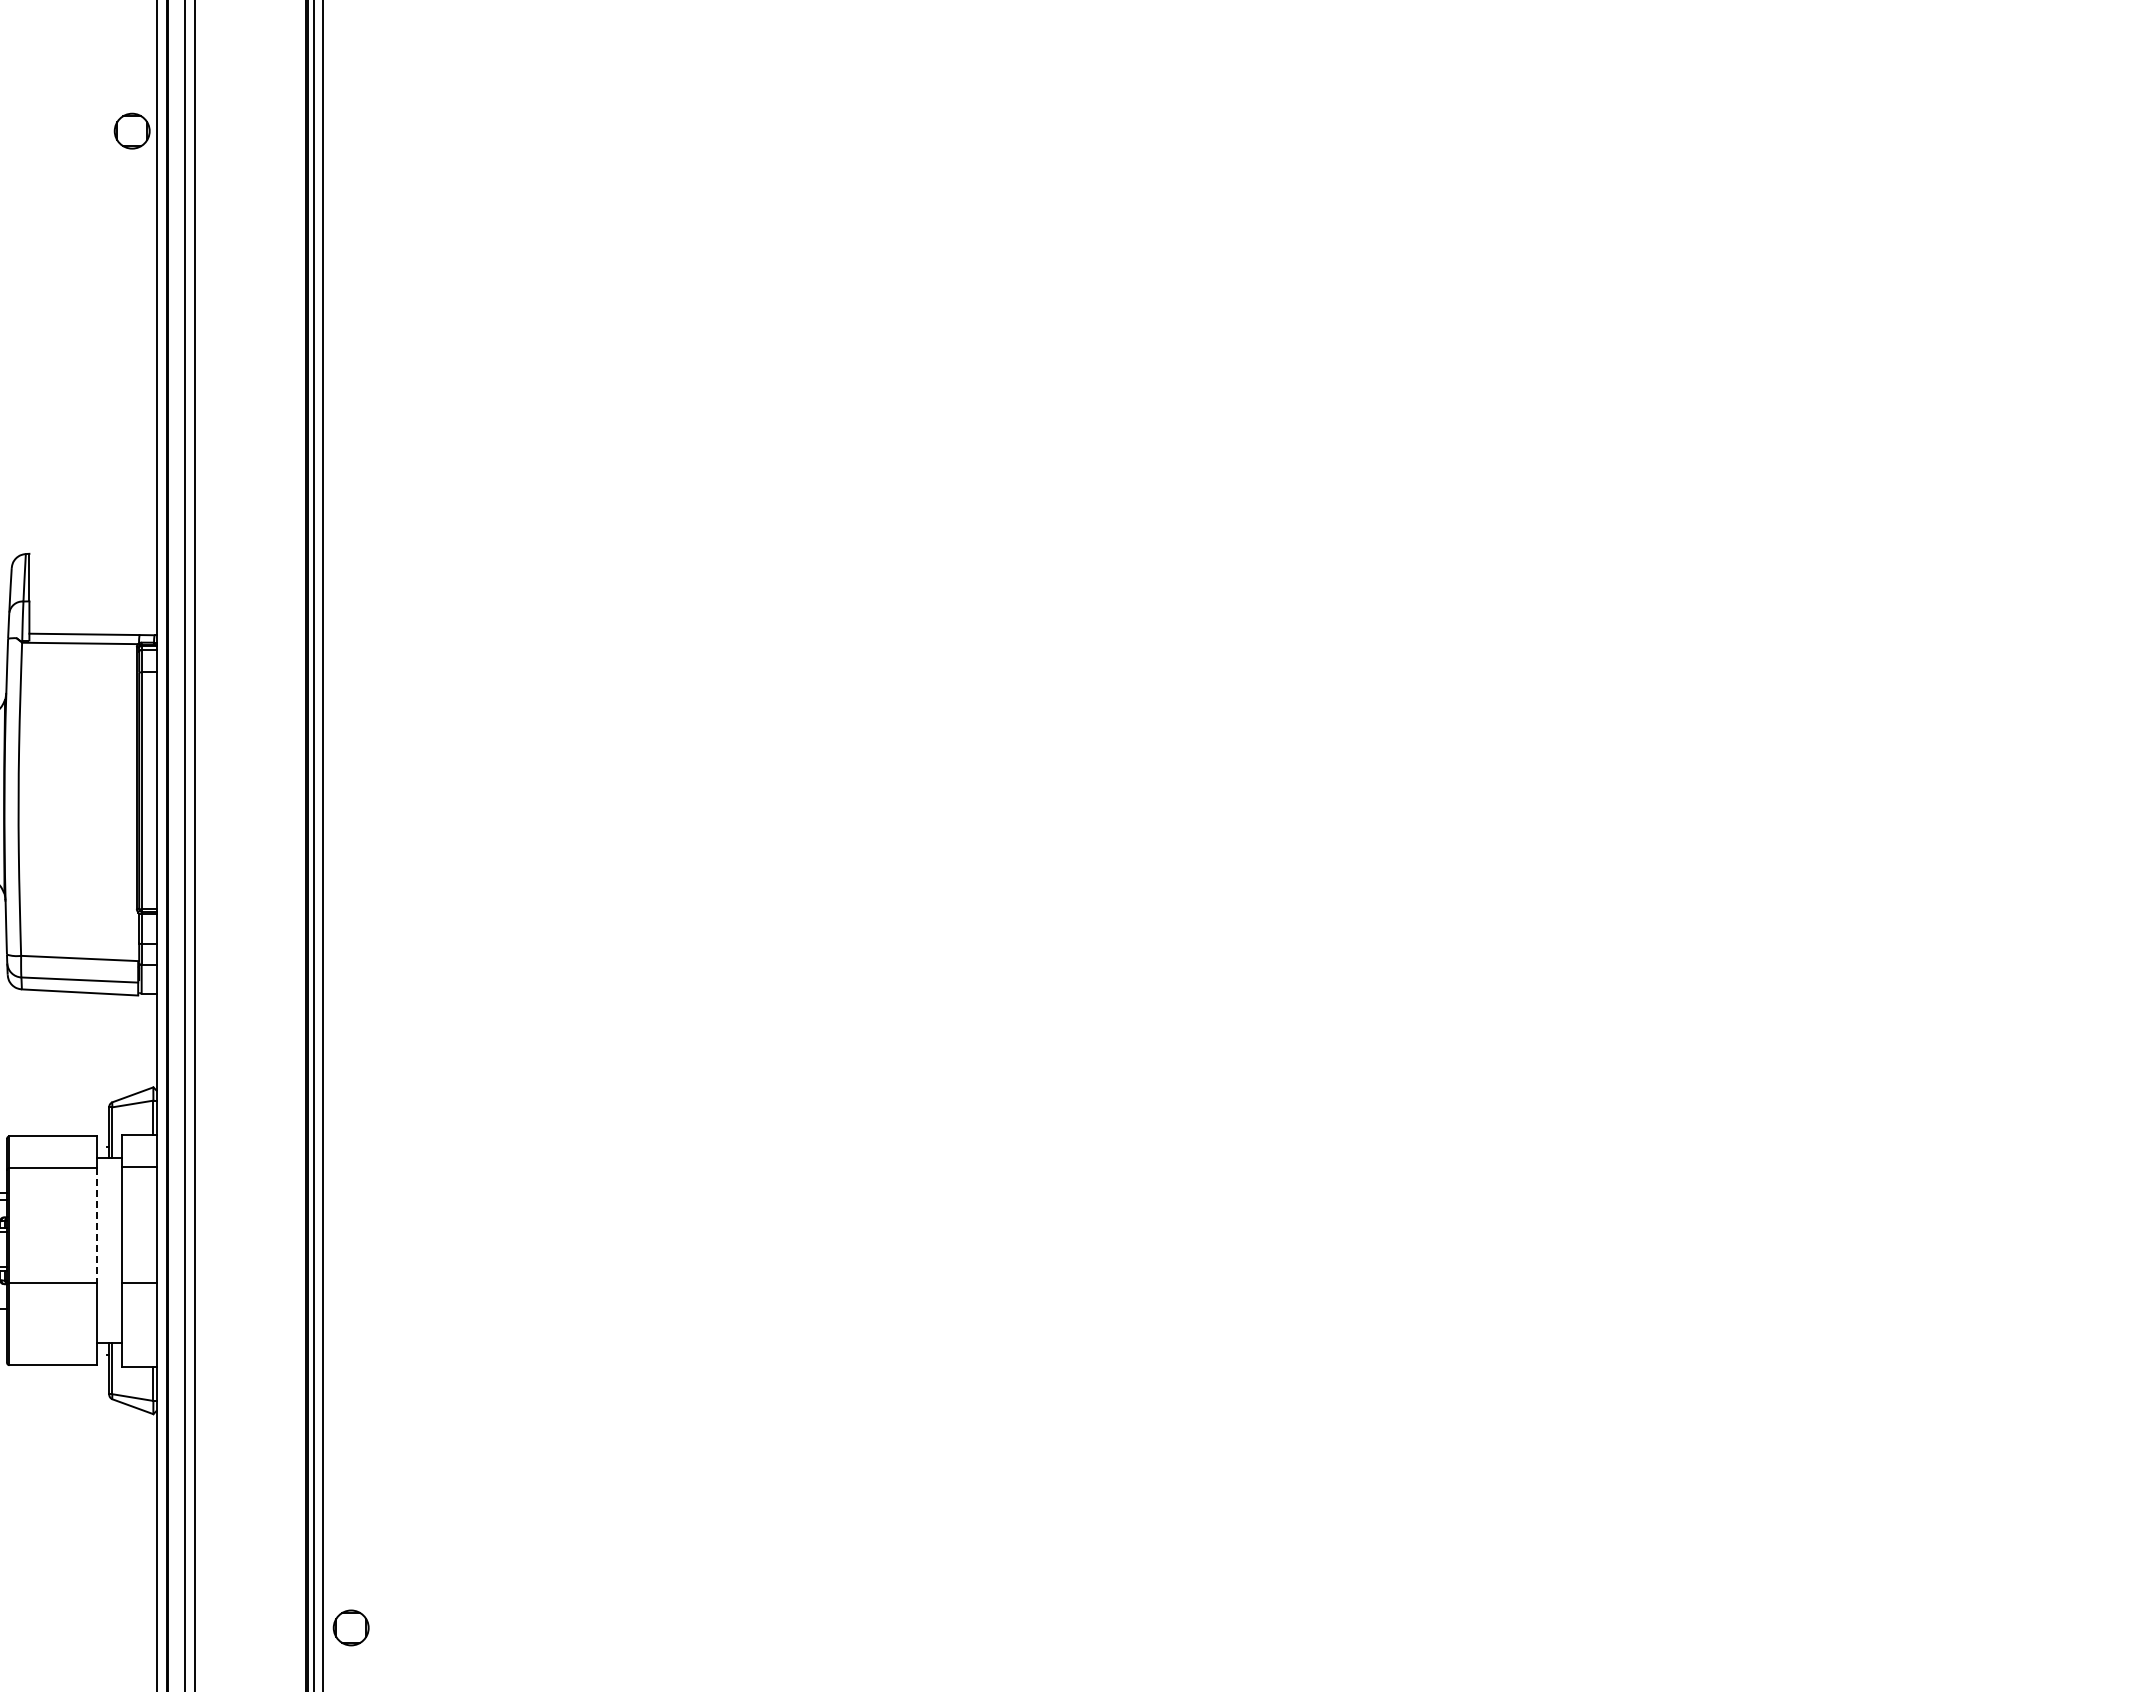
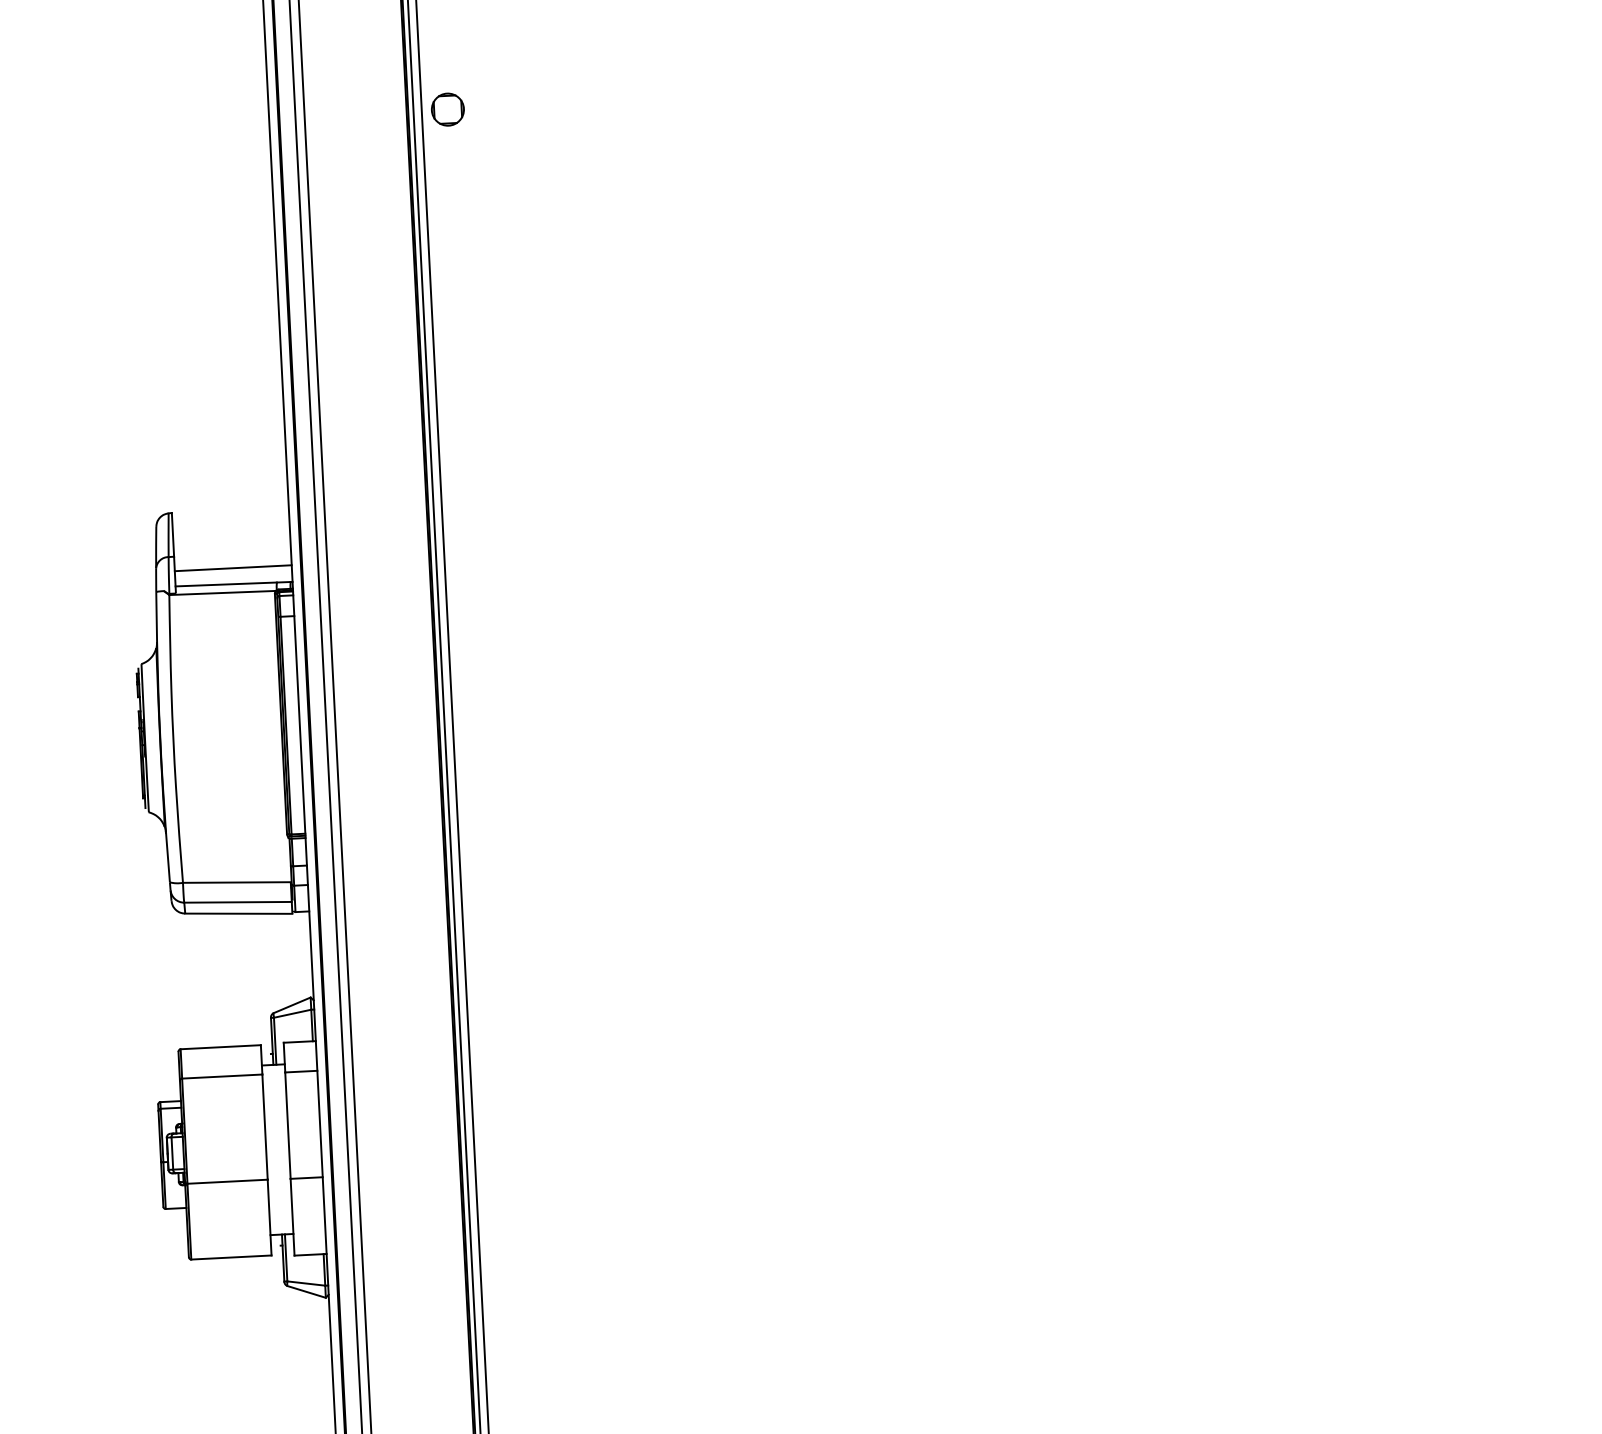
part: (131, 130) -> (447, 109), moved
line: (92, 617) -> (232, 568), added
line: (96, 1226) -> (264, 1128), dashed -> solid

